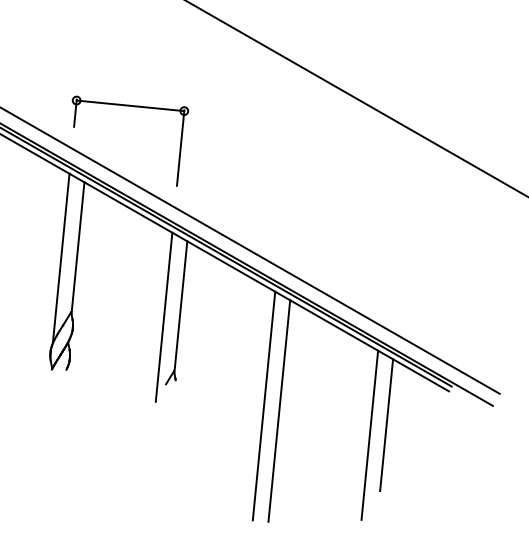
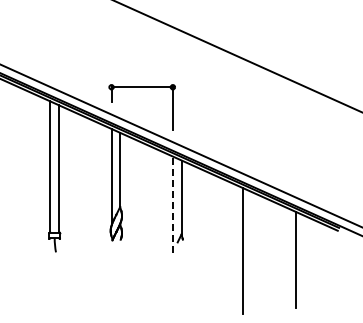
line: (163, 316) -> (172, 204), solid -> dashed
line: (264, 406) -> (234, 249), removed
line: (386, 423) -> (304, 252), removed

